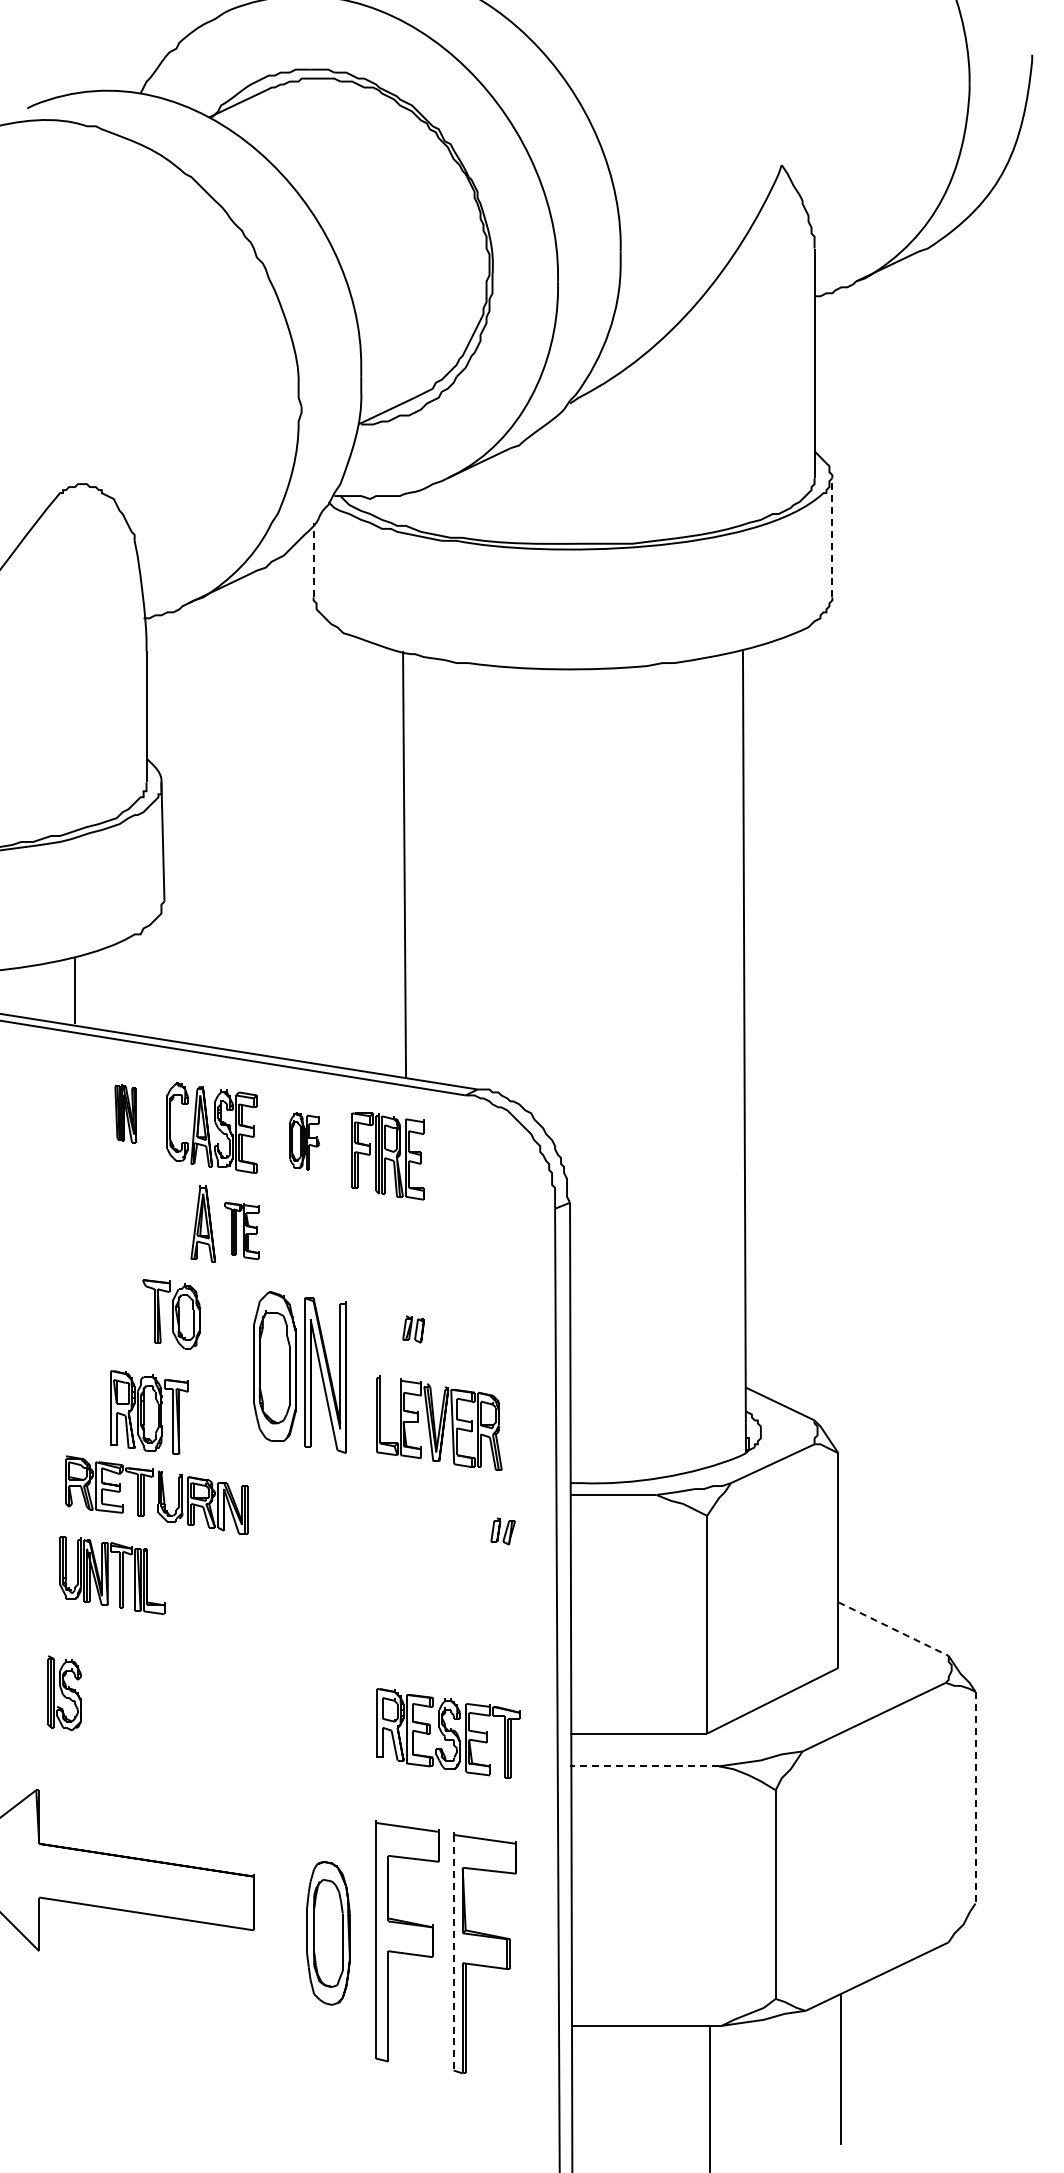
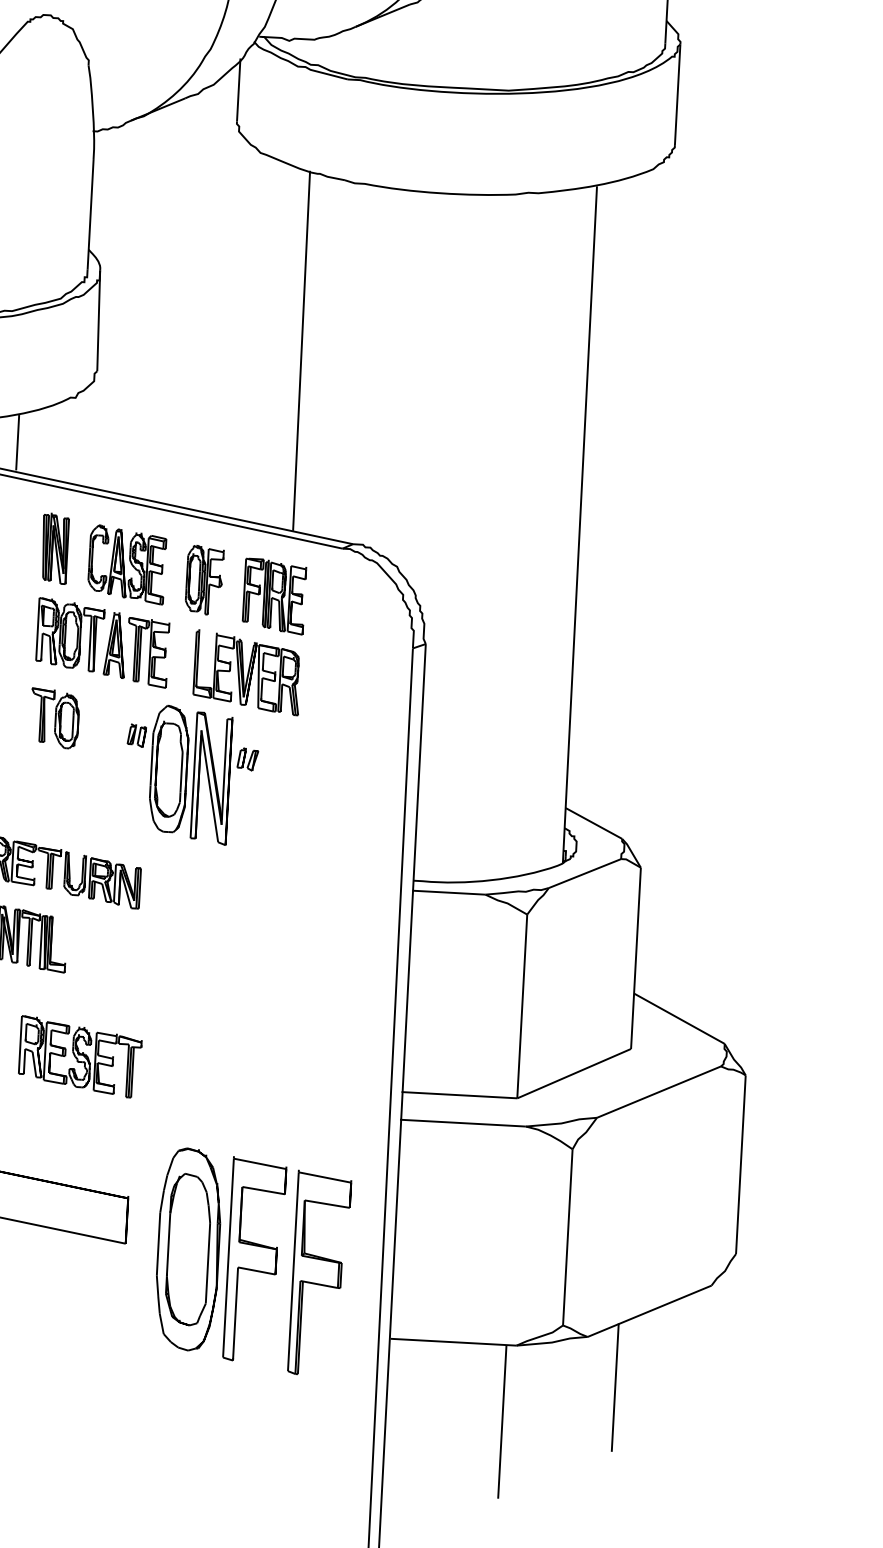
line: (832, 537) -> (677, 94), dashed -> solid
line: (313, 559) -> (238, 89), dashed -> solid
part: (125, 1113) -> (54, 548), size x1.43
part: (304, 1141) -> (204, 580), size x1.43
part: (241, 1231) -> (147, 653), size x1.43
part: (171, 1314) -> (54, 718), moved
part: (413, 1329) -> (136, 735), moved
part: (149, 1412) -> (70, 634), moved
part: (439, 1422) -> (247, 672), moved
part: (502, 1531) -> (247, 759), moved
line: (894, 1629) -> (680, 1019), dashed -> solid
part: (448, 1733) -> (80, 1056), moved
line: (644, 1766) -> (462, 1123), dashed -> solid
line: (975, 1797) -> (740, 1164), dashed -> solid
part: (328, 1933) -> (188, 1249), size x1.67
line: (453, 1952) -> (293, 1271), dashed -> solid

